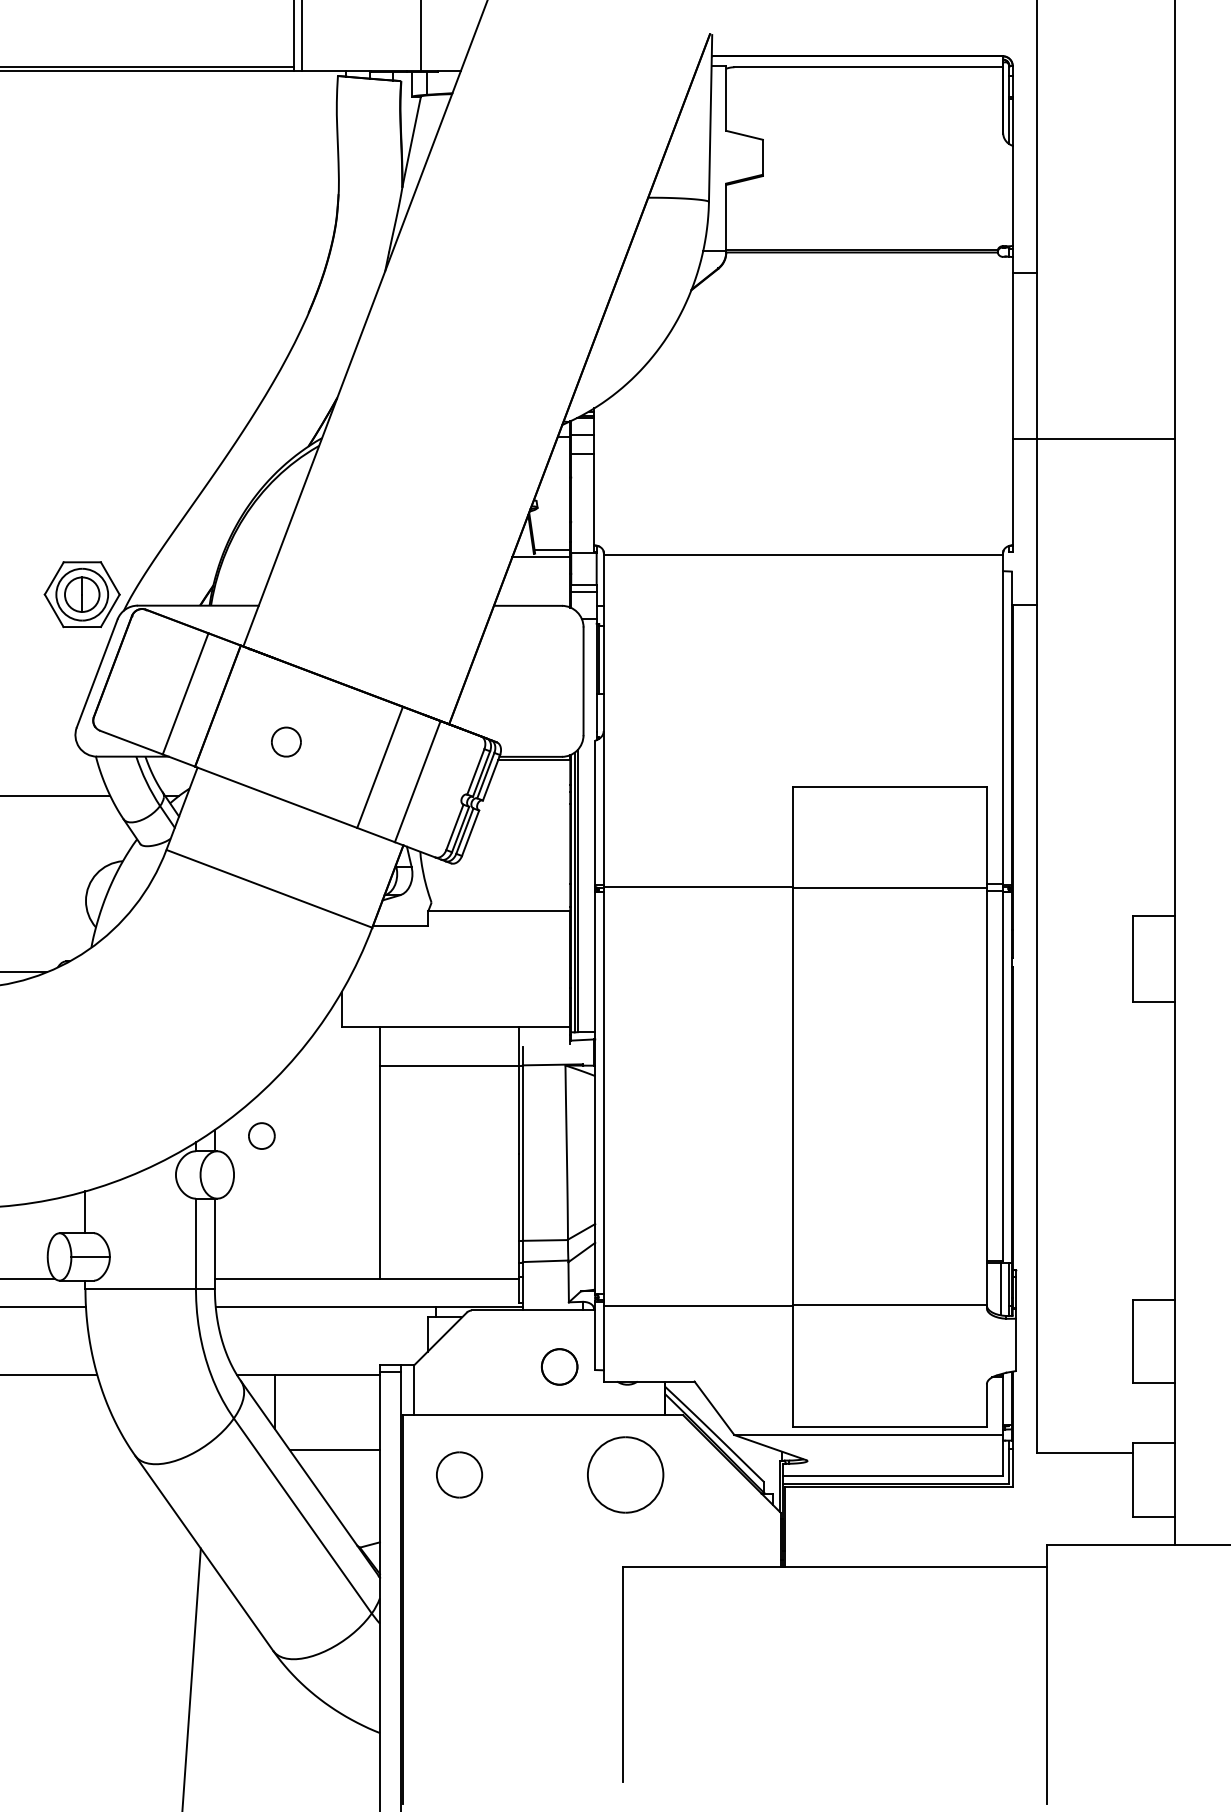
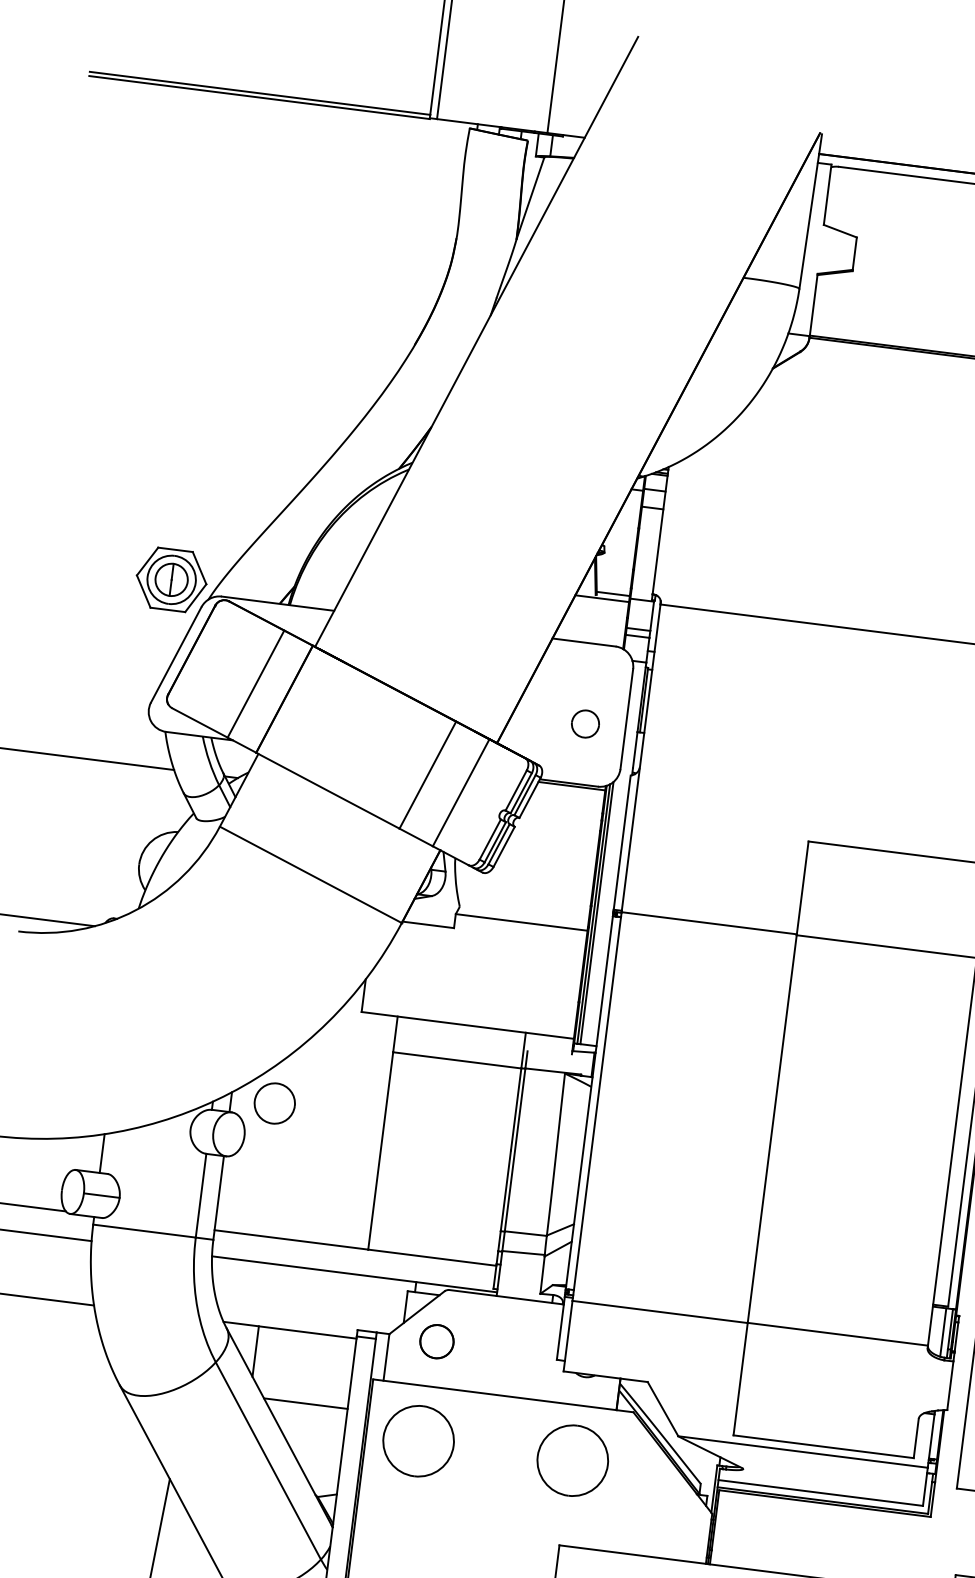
part: (286, 741) -> (585, 723), moved
part: (261, 1135) -> (274, 1102), size x1.67
part: (559, 1366) -> (436, 1341), moved
part: (459, 1474) -> (418, 1440), size x1.67

